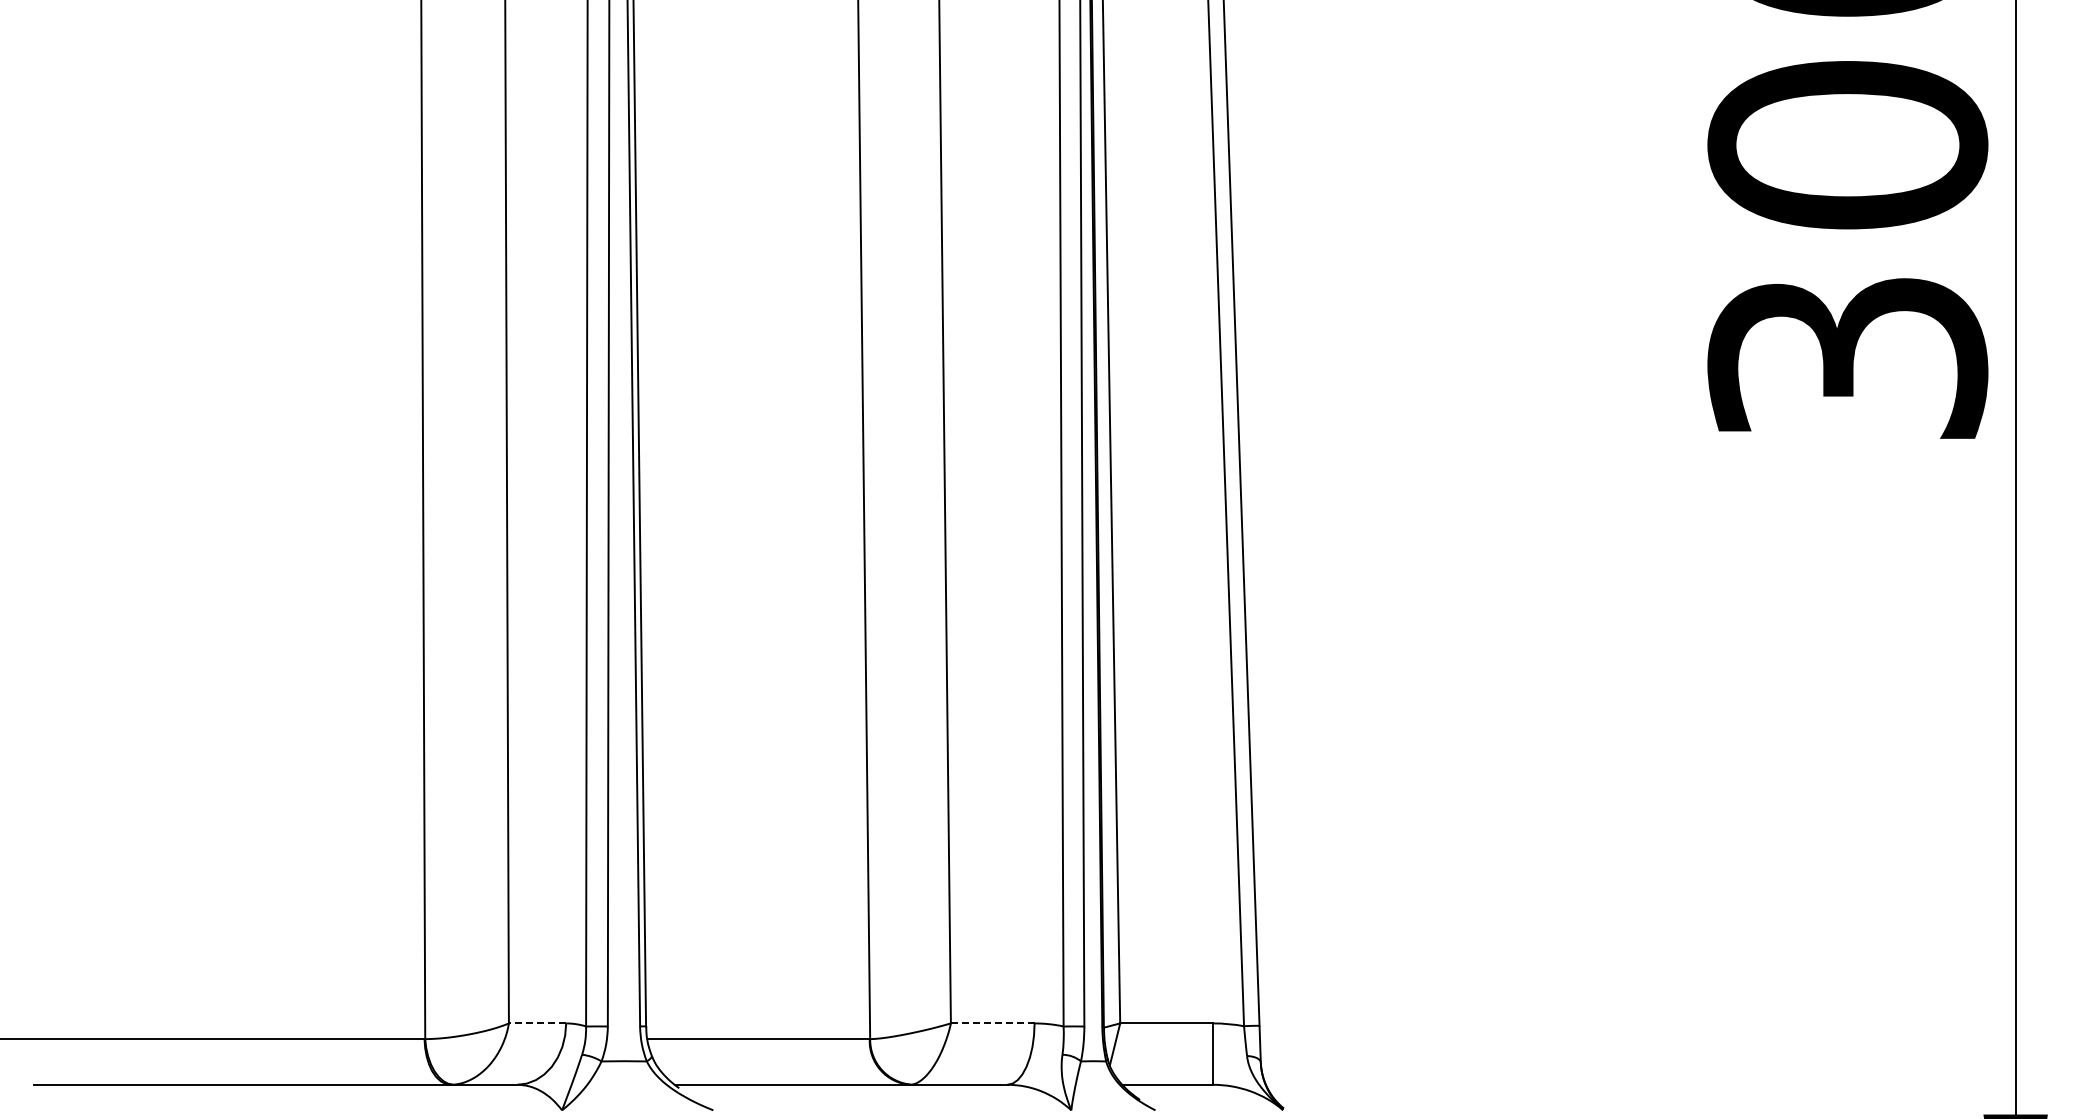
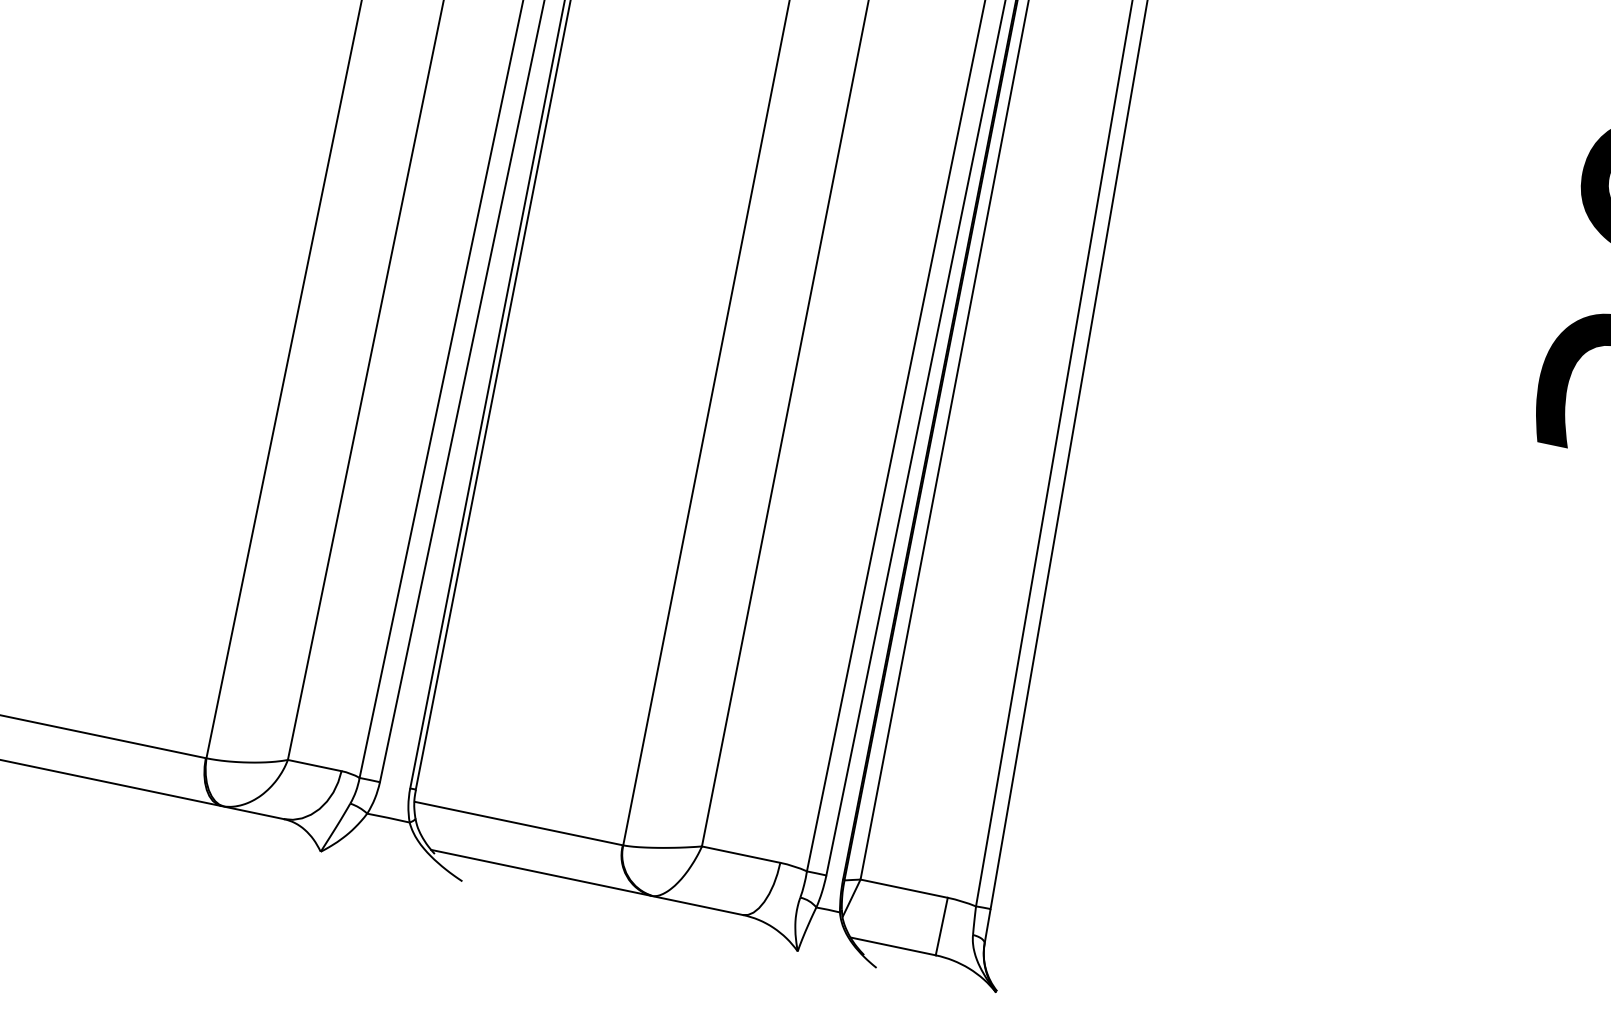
line: (537, 1023) -> (314, 765), dashed -> solid
line: (992, 1023) -> (740, 854), dashed -> solid

